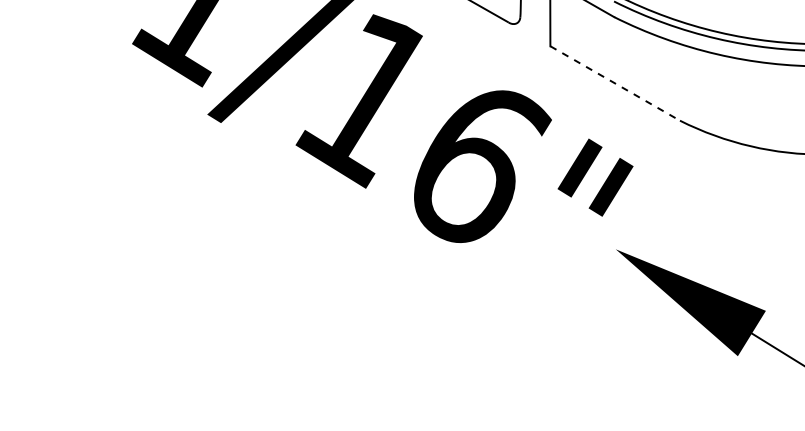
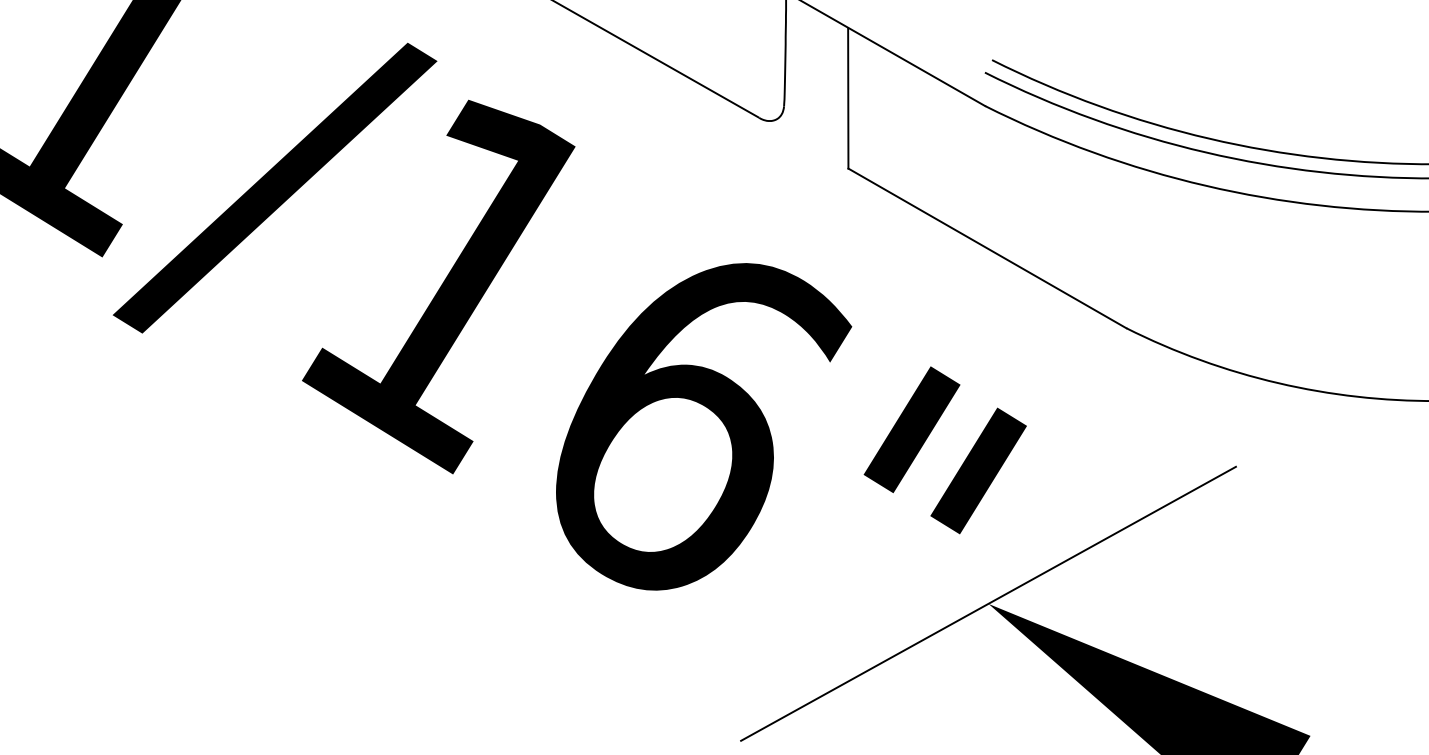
line: (615, 83) -> (988, 248), dashed -> solid
line: (615, 249) -> (988, 604), added

